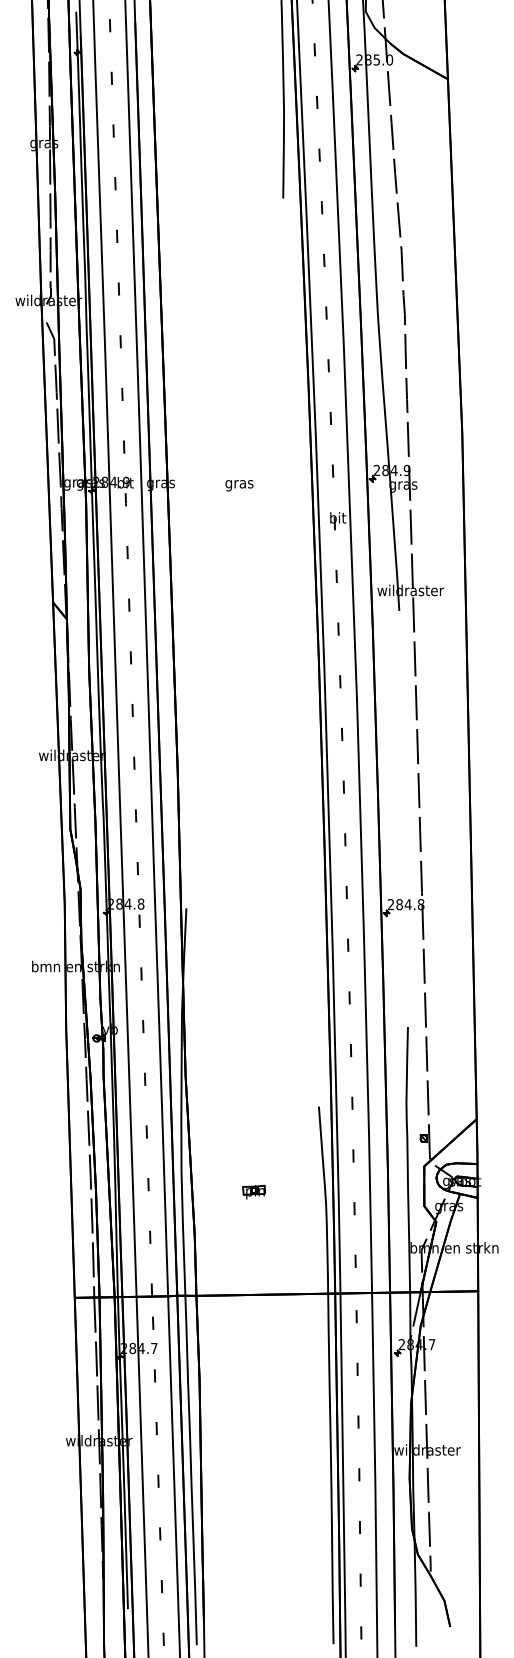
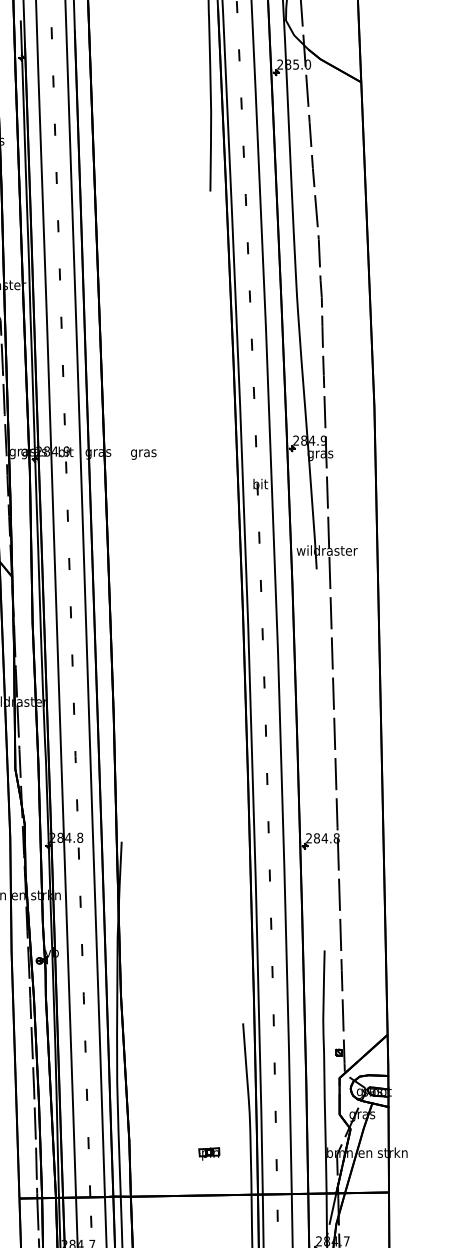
text: (239, 485) -> (143, 454), moved
part: (253, 1191) -> (208, 1153), moved

